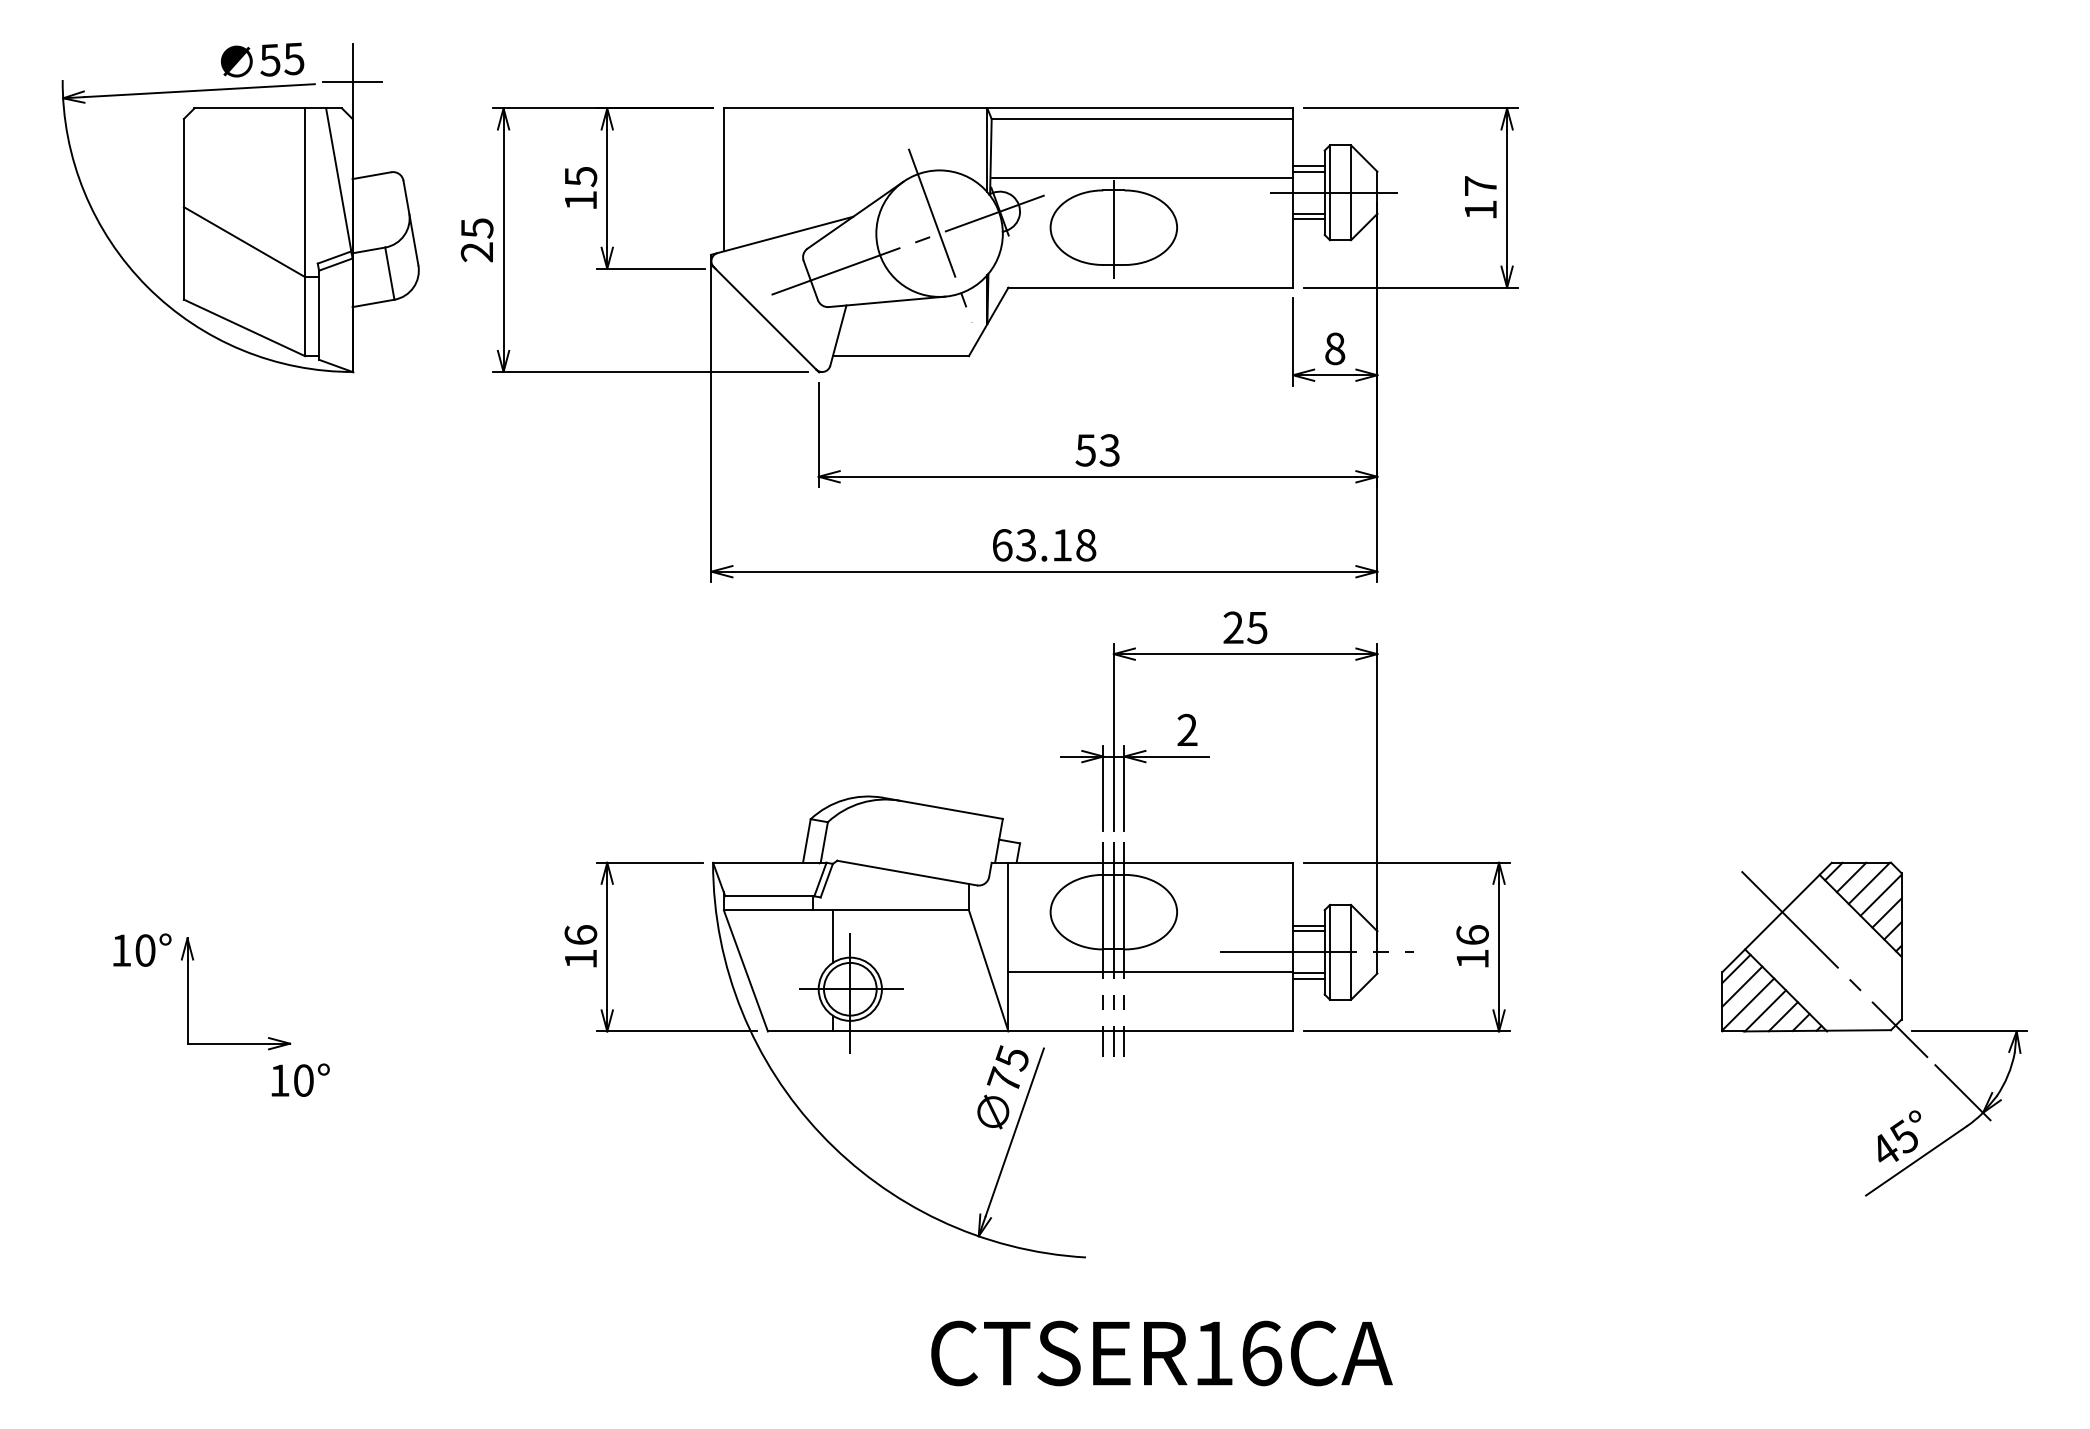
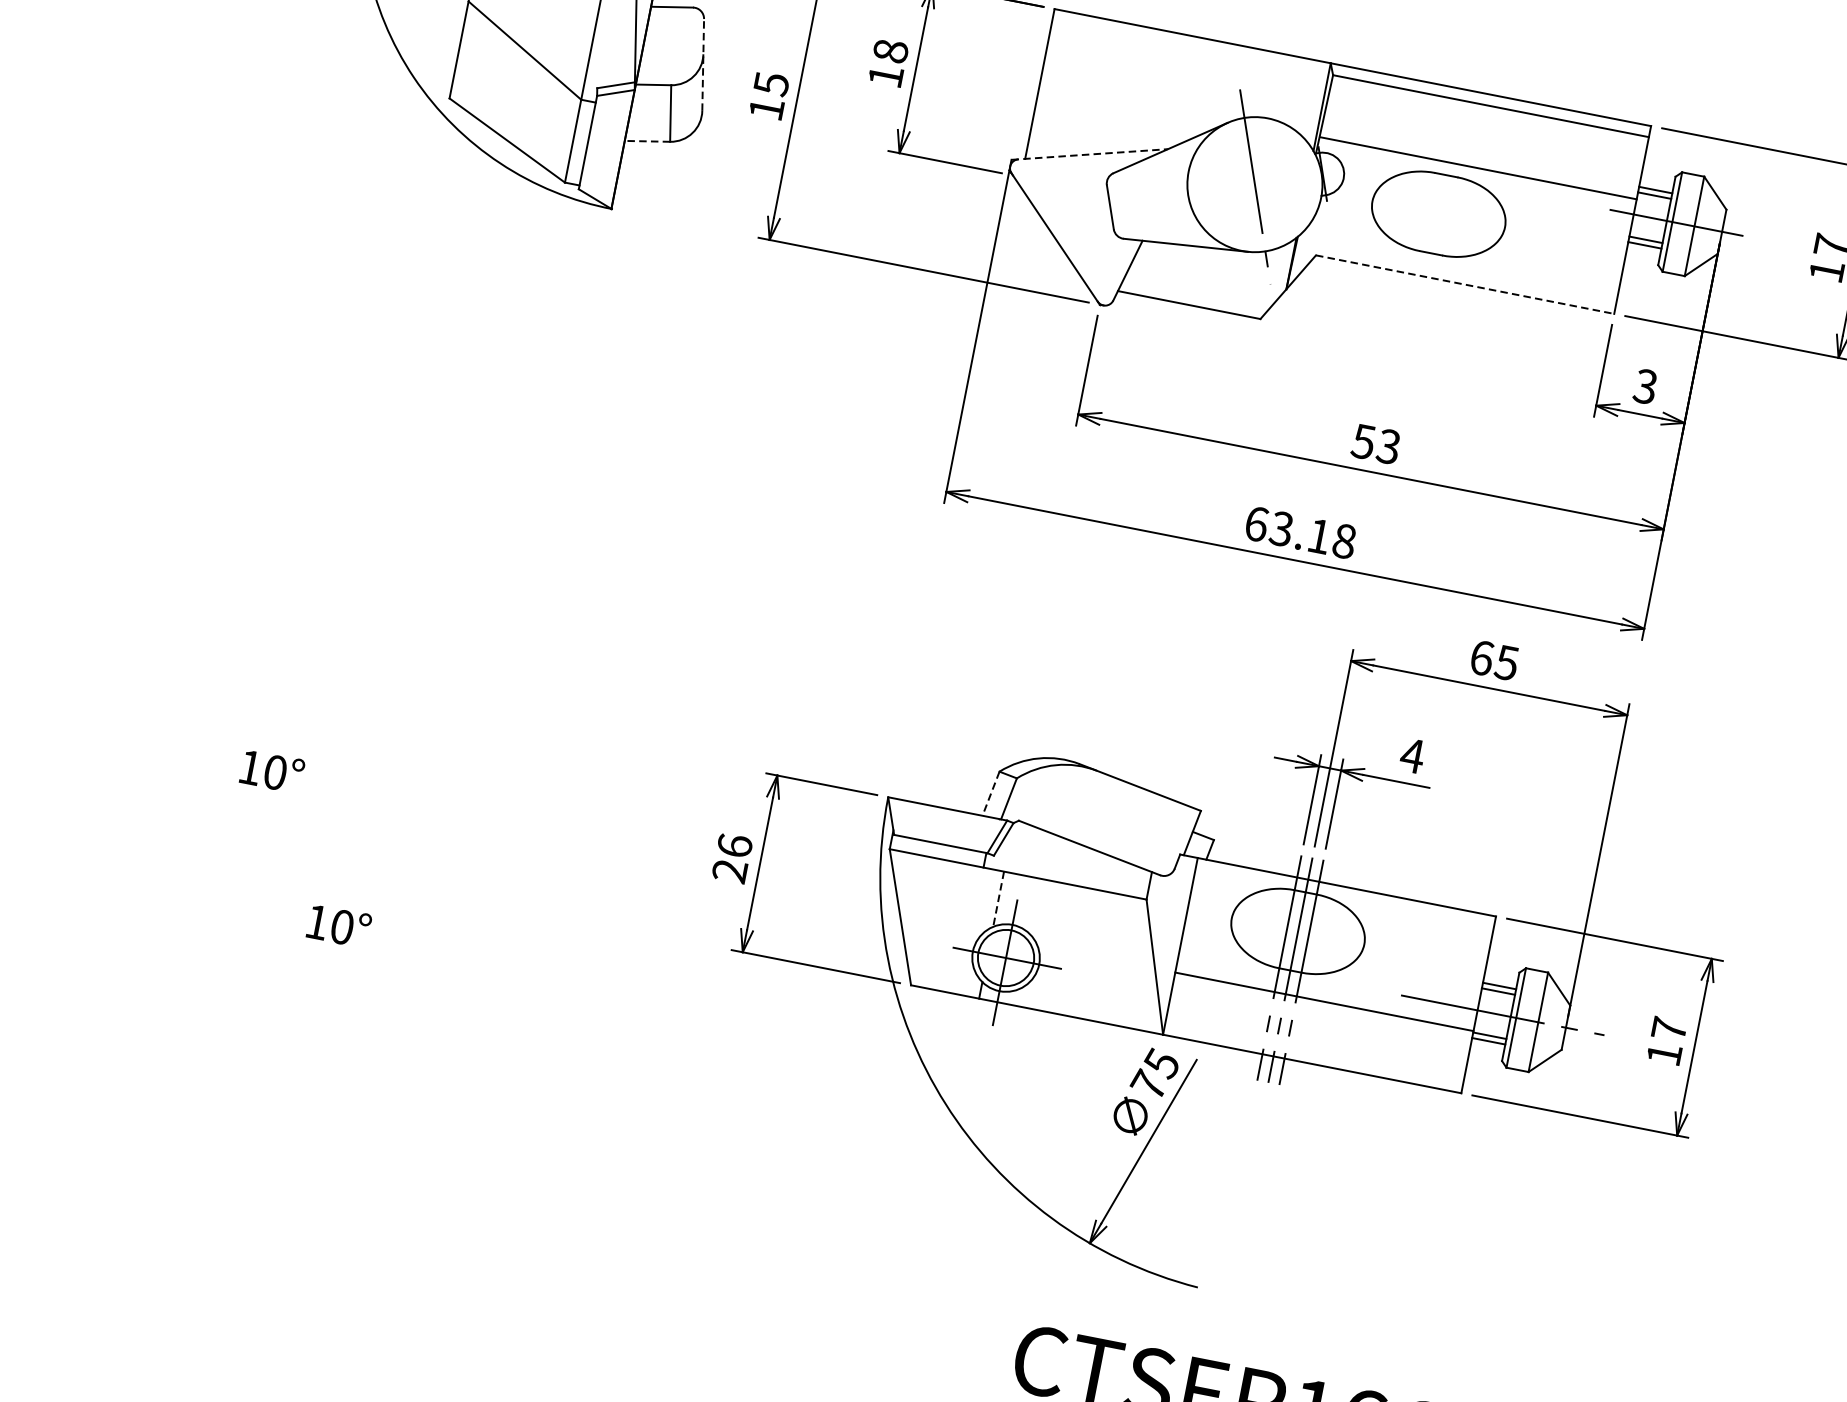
text: (580, 176) -> (890, 50), 15 -> 18
line: (410, 223) -> (702, 65), solid -> dashed
line: (1113, 228) -> (1438, 214), removed
line: (782, 235) -> (1089, 154), solid -> dashed
line: (907, 244) -> (1219, 189), removed
text: (476, 252) -> (765, 109), 25 -> 15
line: (1151, 287) -> (1465, 284), solid -> dashed
line: (373, 303) -> (647, 141), solid -> dashed
text: (1334, 348) -> (1645, 386), 8 -> 3
text: (1233, 627) -> (1481, 657), 25 -> 65
text: (1187, 729) -> (1412, 755), 2 -> 4
line: (806, 841) -> (990, 794), solid -> dashed
text: (1472, 934) -> (1669, 1028), 16 -> 17
line: (832, 937) -> (998, 900), solid -> dashed
text: (580, 959) -> (729, 871), 16 -> 26
part: (188, 993) -> (311, 826), removed
text: (300, 1079) -> (339, 925), moved

